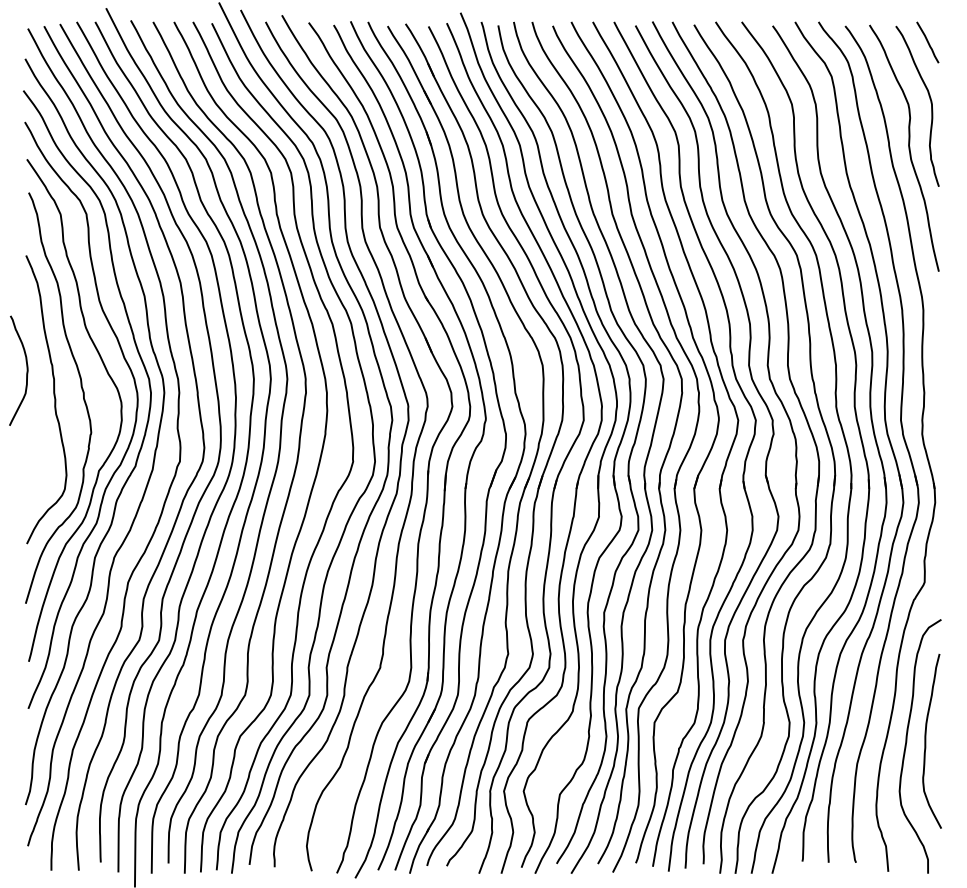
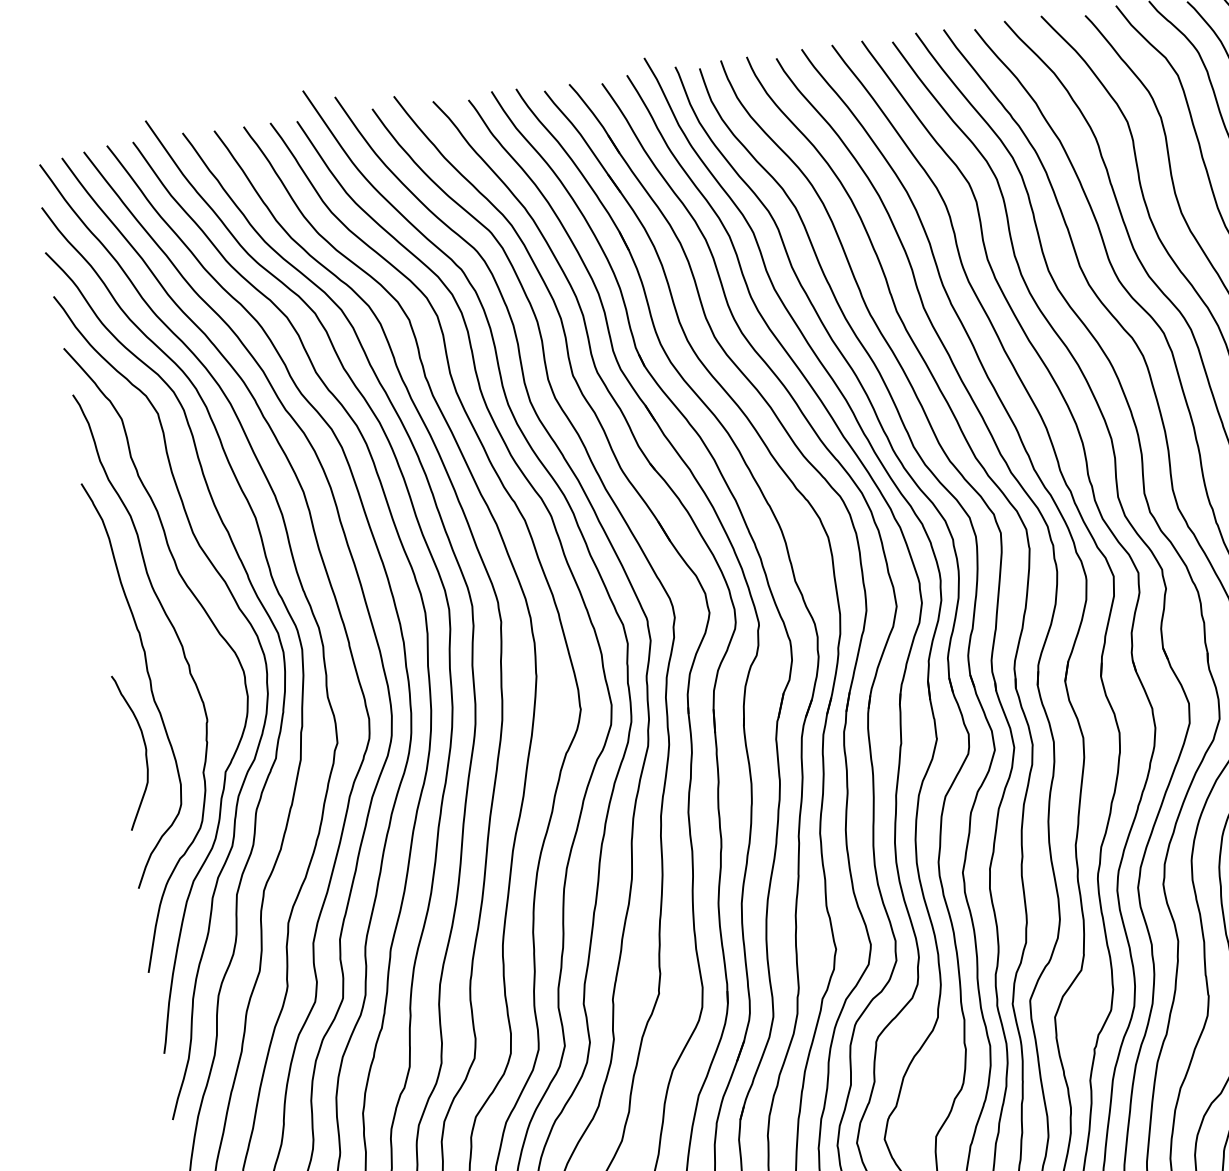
curve: (26, 370) -> (144, 749), moved

